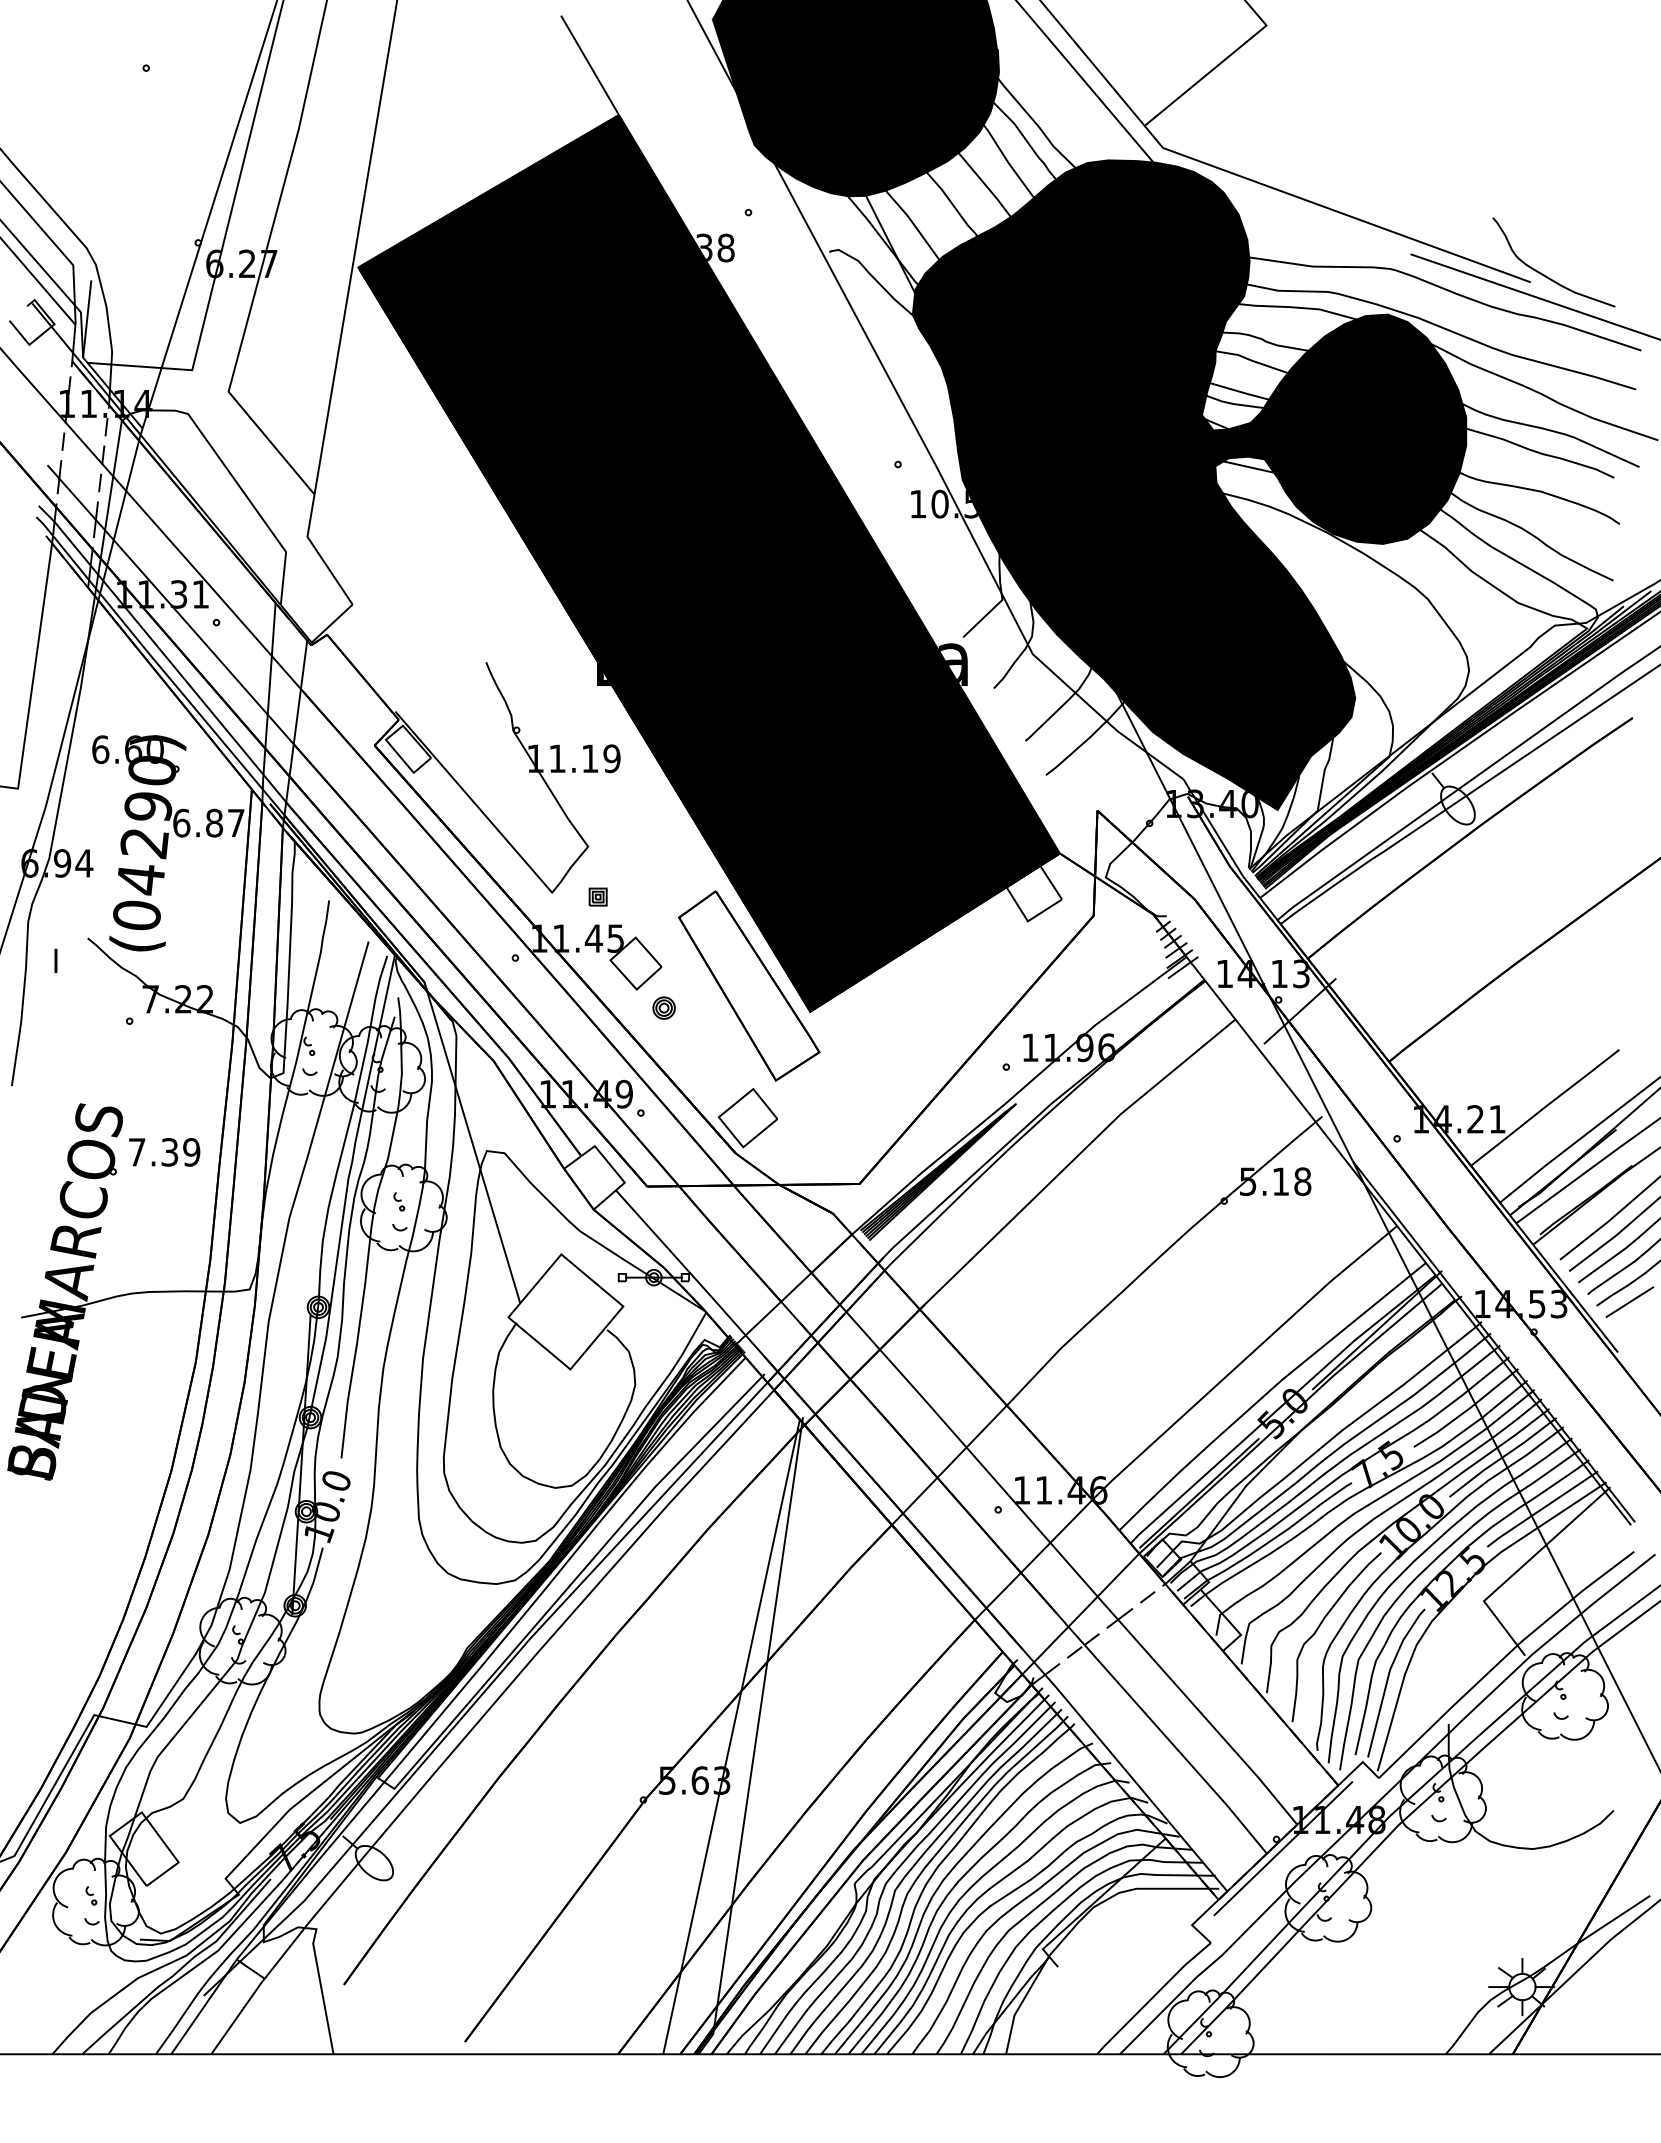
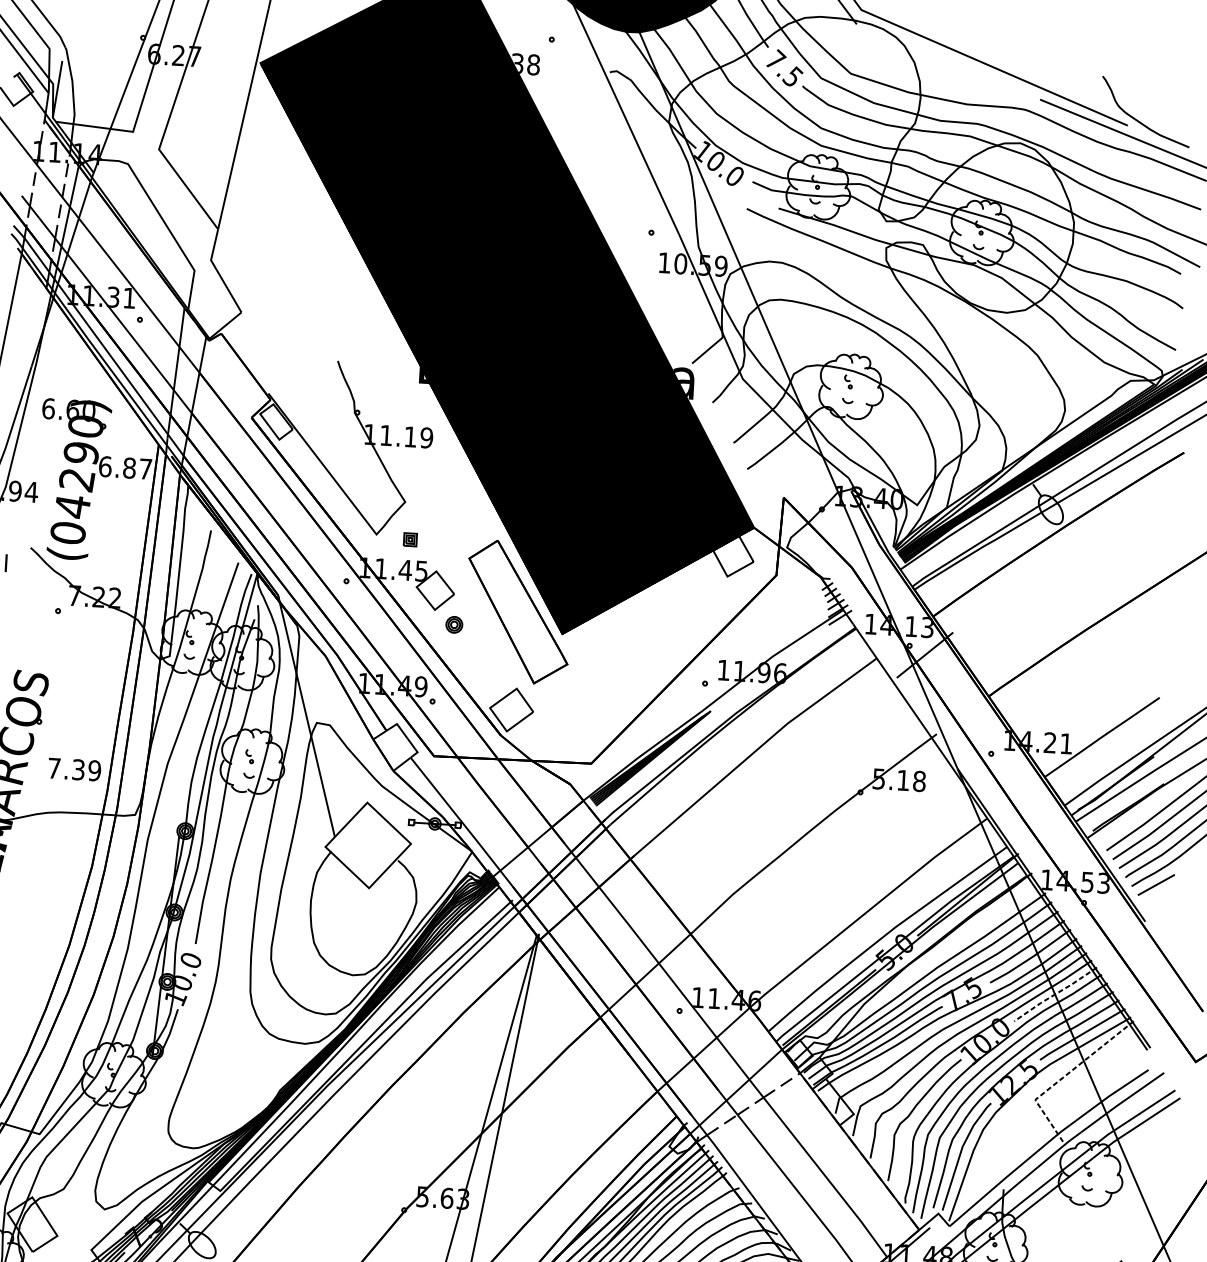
fill: (1189, 485) -> (866, 261), removed
text: (164, 1152) -> (74, 769), moved
line: (1502, 1457) -> (1055, 994), solid -> dashed
line: (1520, 1567) -> (1063, 1076), solid -> dashed

